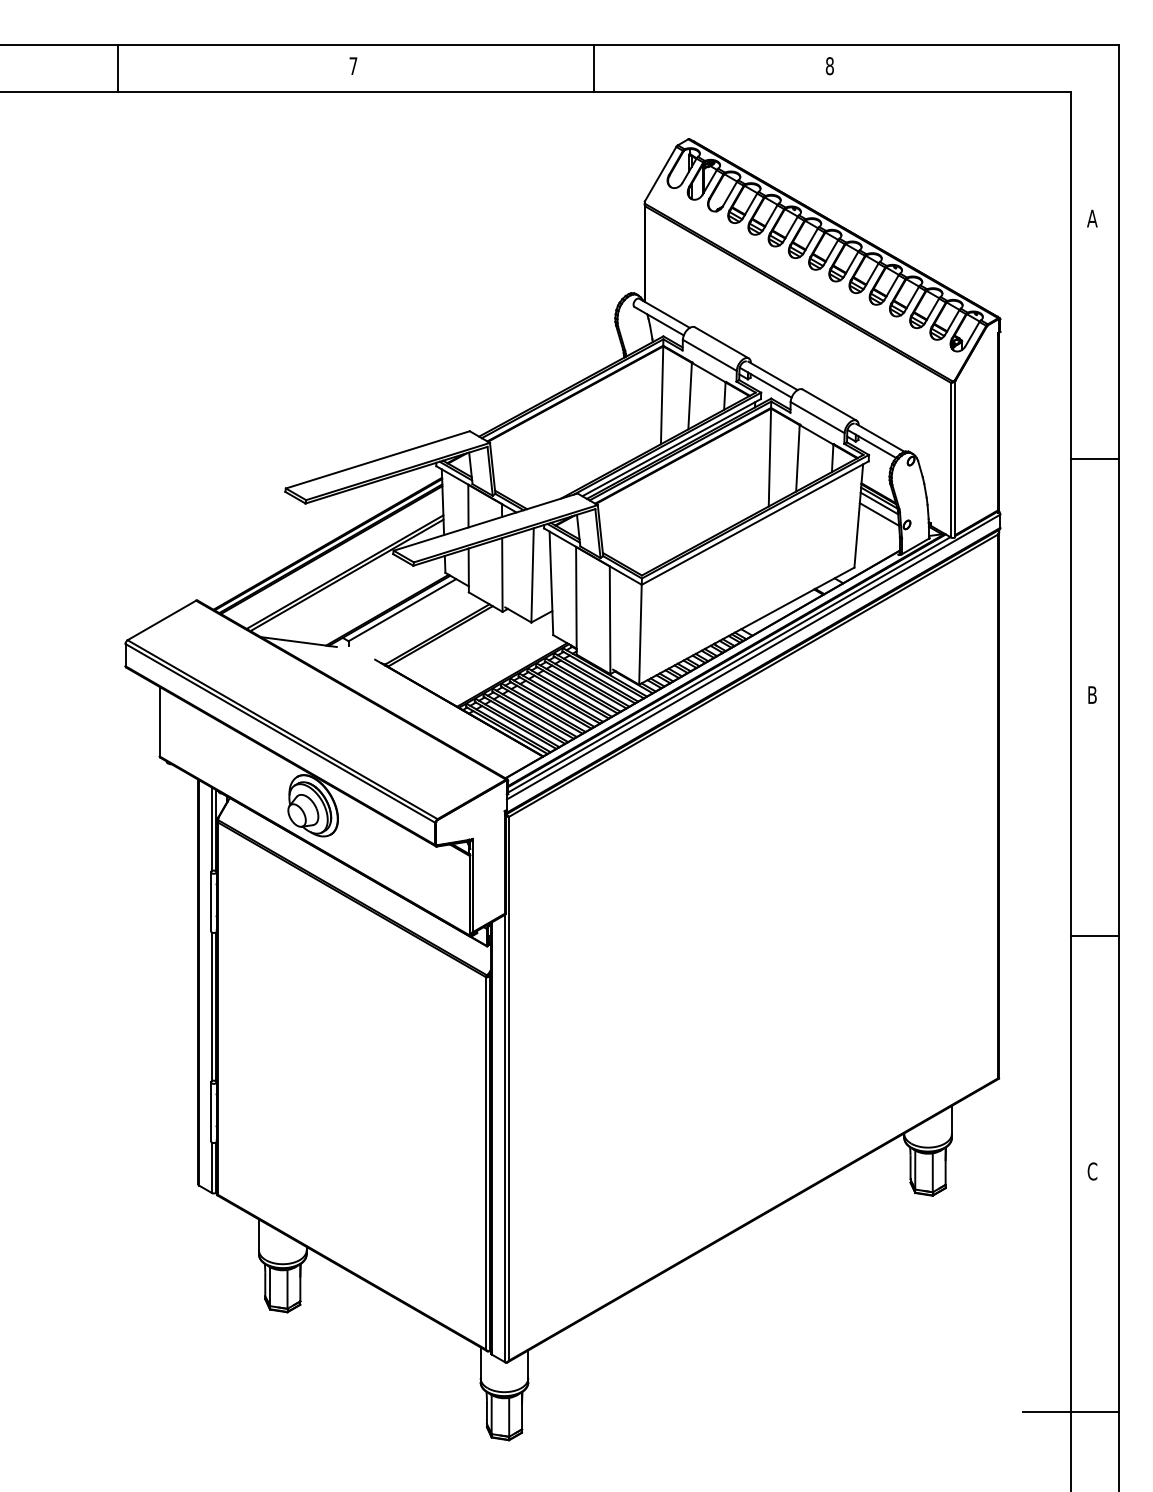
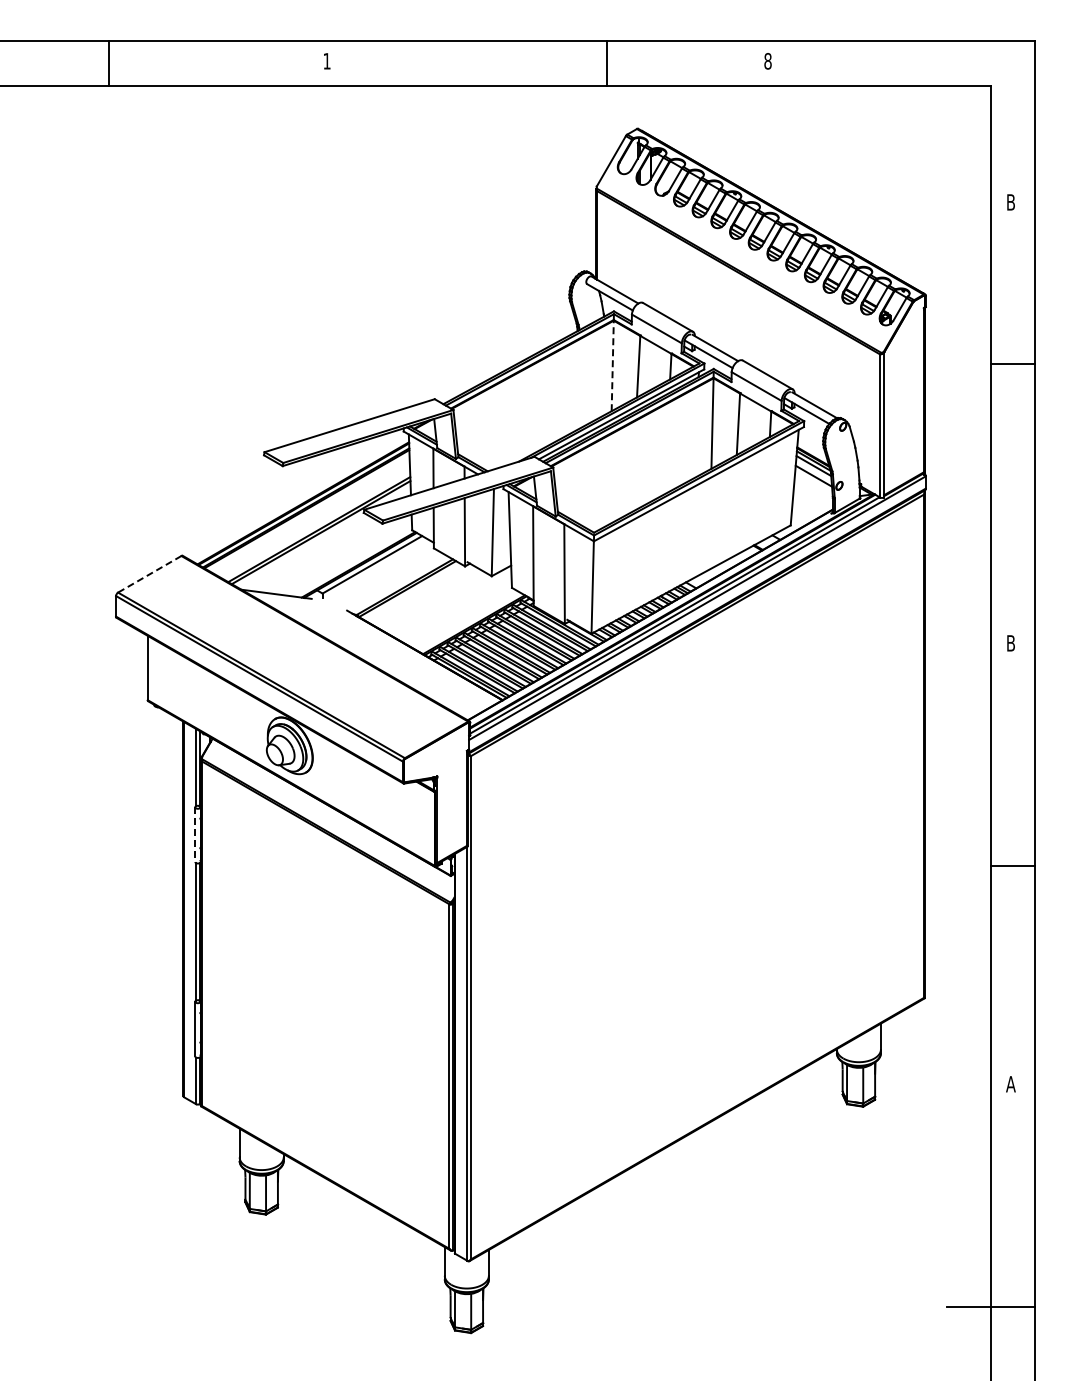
text: (352, 66) -> (326, 61), 7 -> 1
line: (594, 68) -> (607, 63), moved
text: (1091, 218) -> (1010, 202), A -> B
line: (661, 394) -> (612, 365), solid -> dashed
line: (1095, 459) -> (1013, 364), moved
line: (161, 620) -> (149, 574), solid -> dashed
line: (211, 902) -> (195, 835), solid -> dashed
text: (1091, 1170) -> (1010, 1083), C -> A

